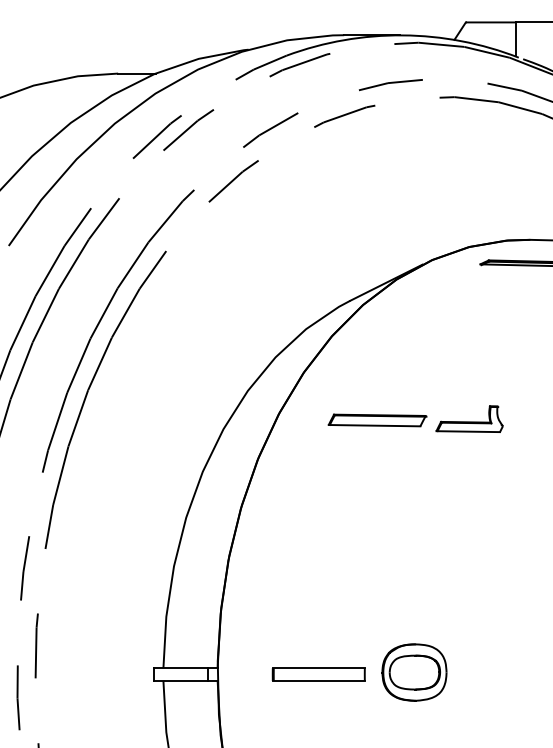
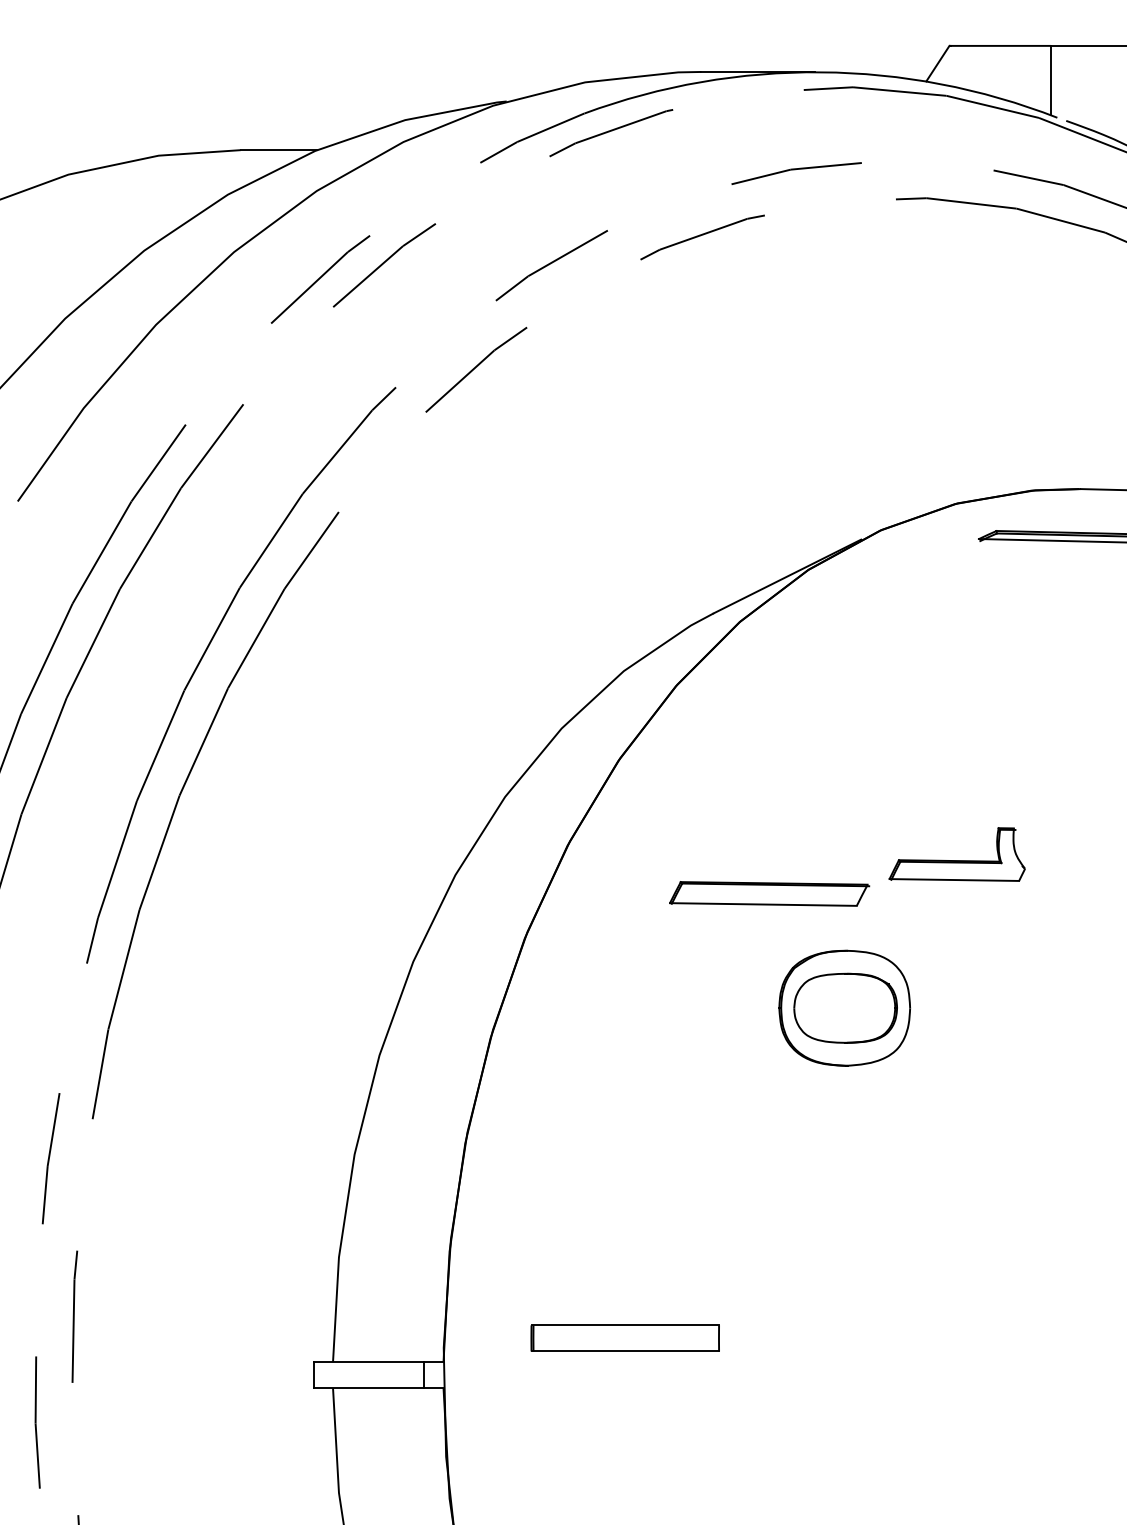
part: (377, 420) -> (769, 893), moved
part: (414, 672) -> (844, 1008), moved
part: (318, 674) -> (624, 1338), moved

